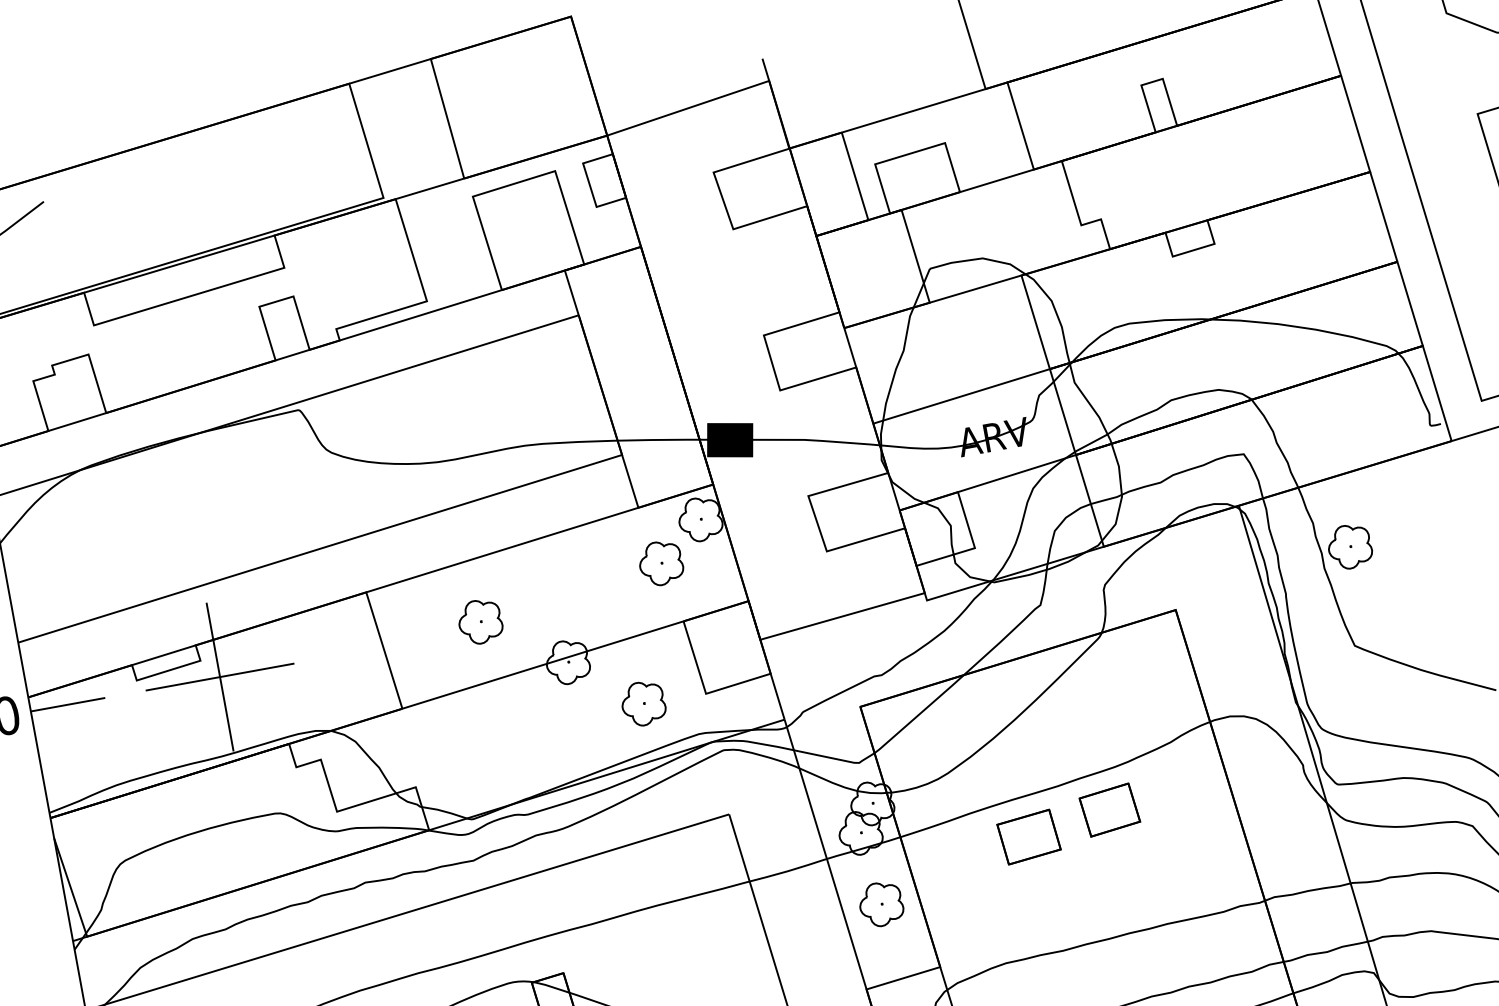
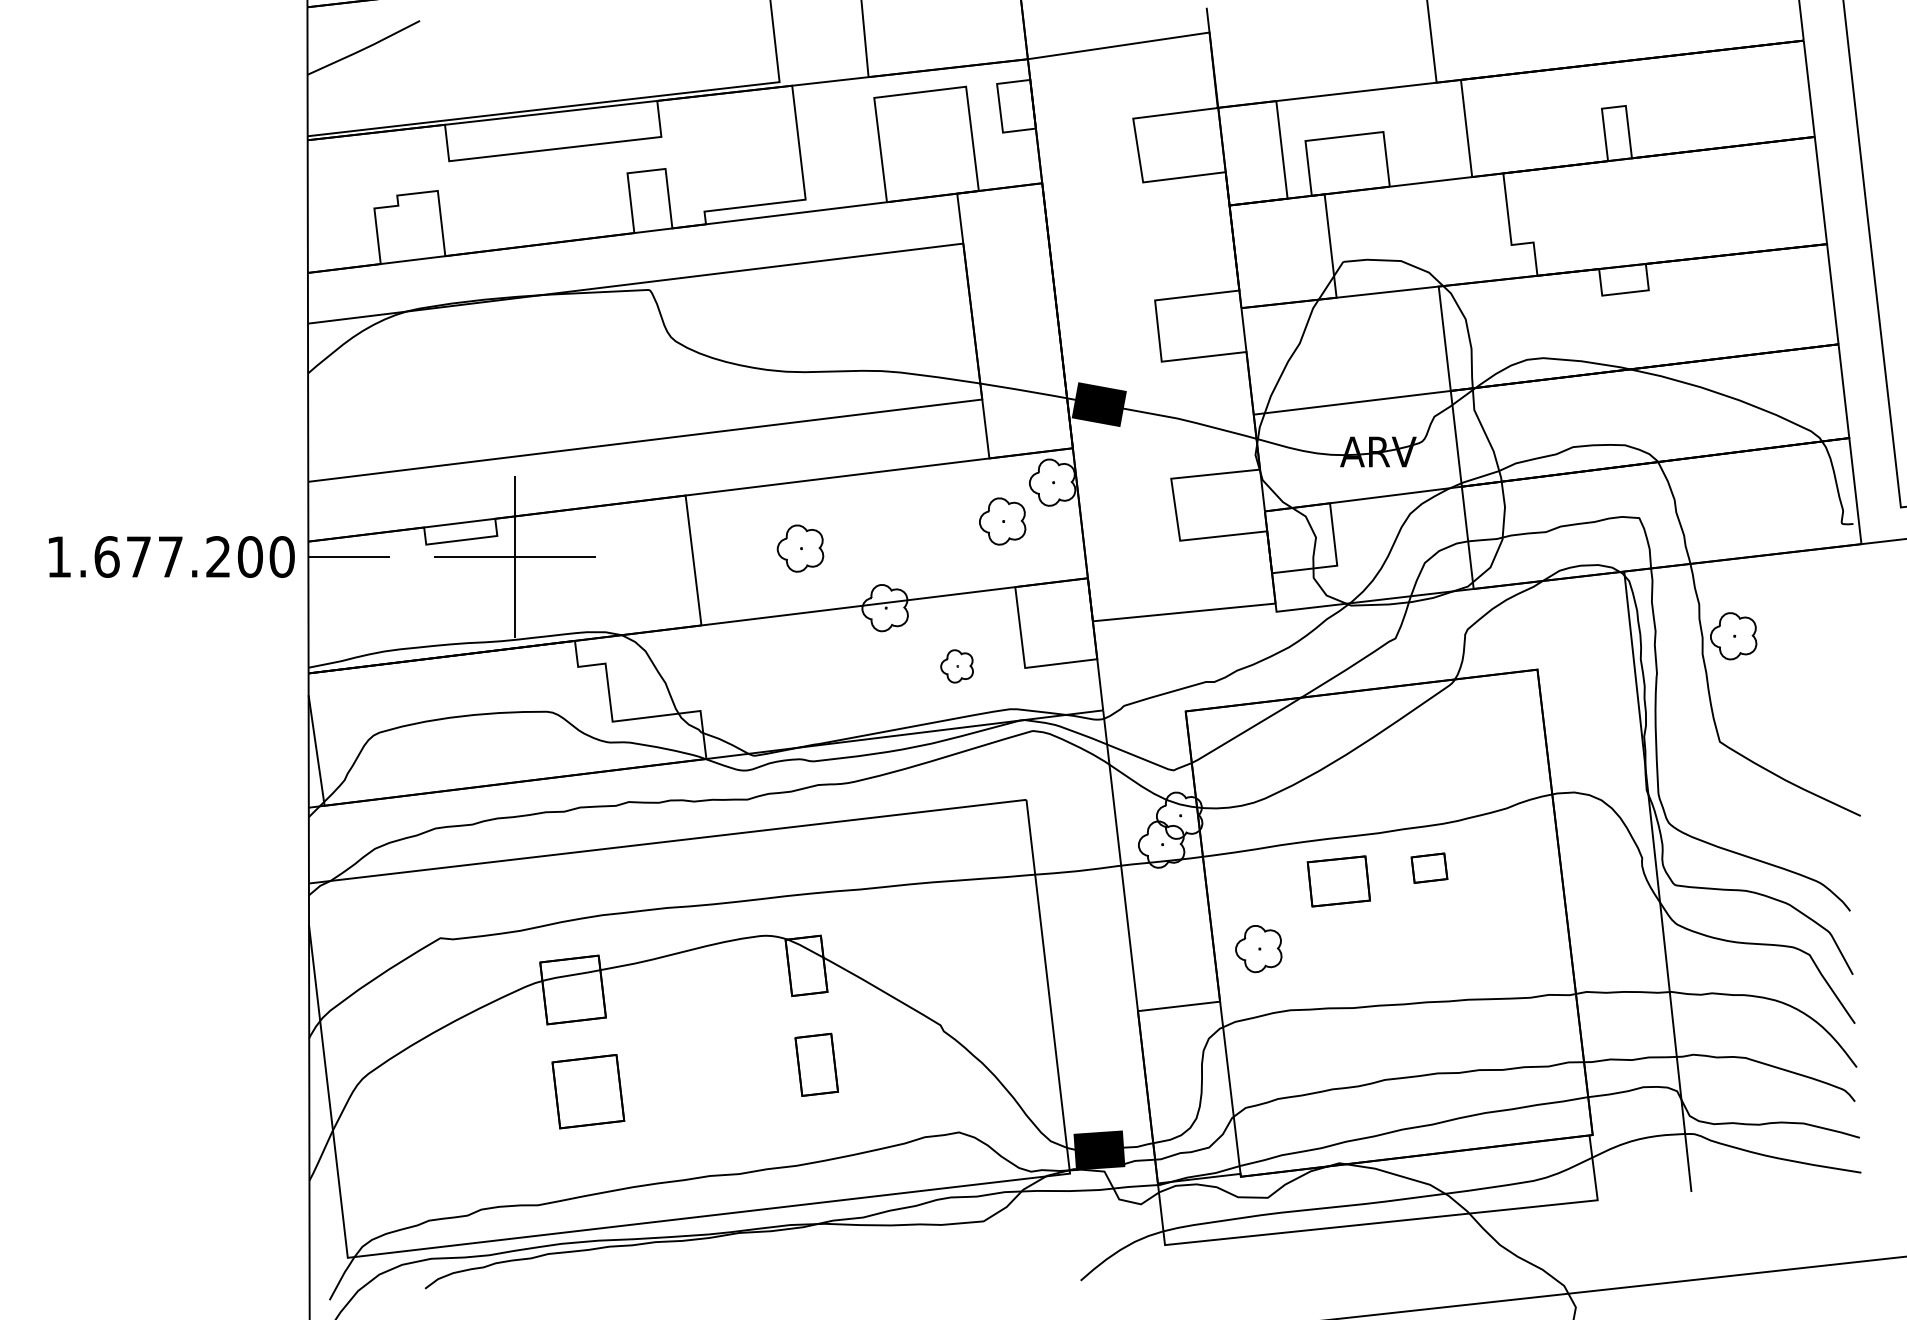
part: (642, 703) -> (956, 666), size x0.7
part: (1109, 809) -> (1429, 867), size x0.6
part: (881, 904) -> (1258, 949), moved

